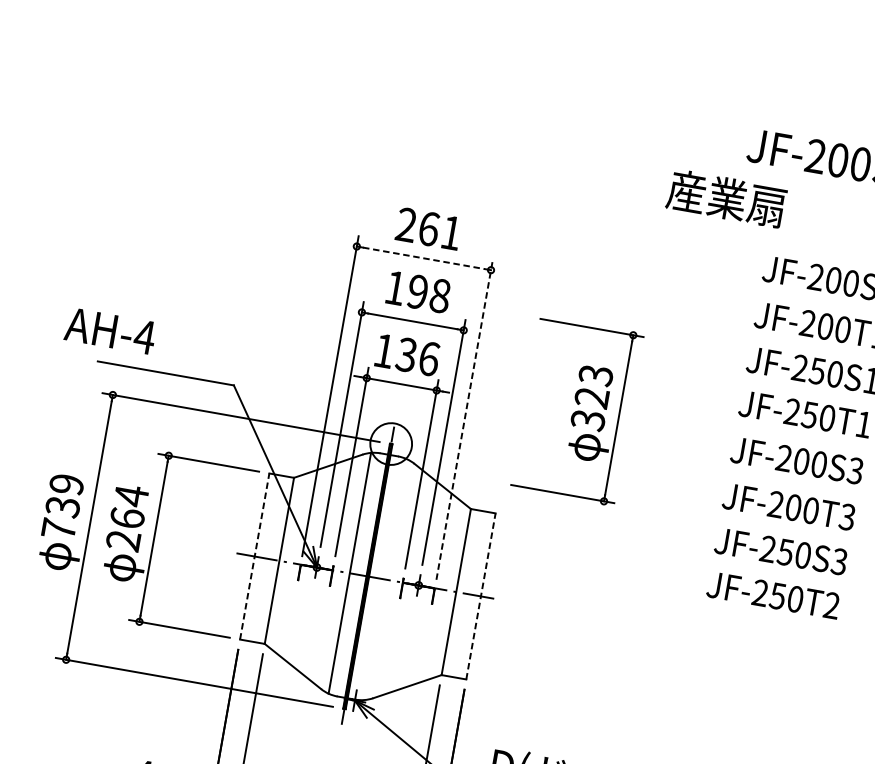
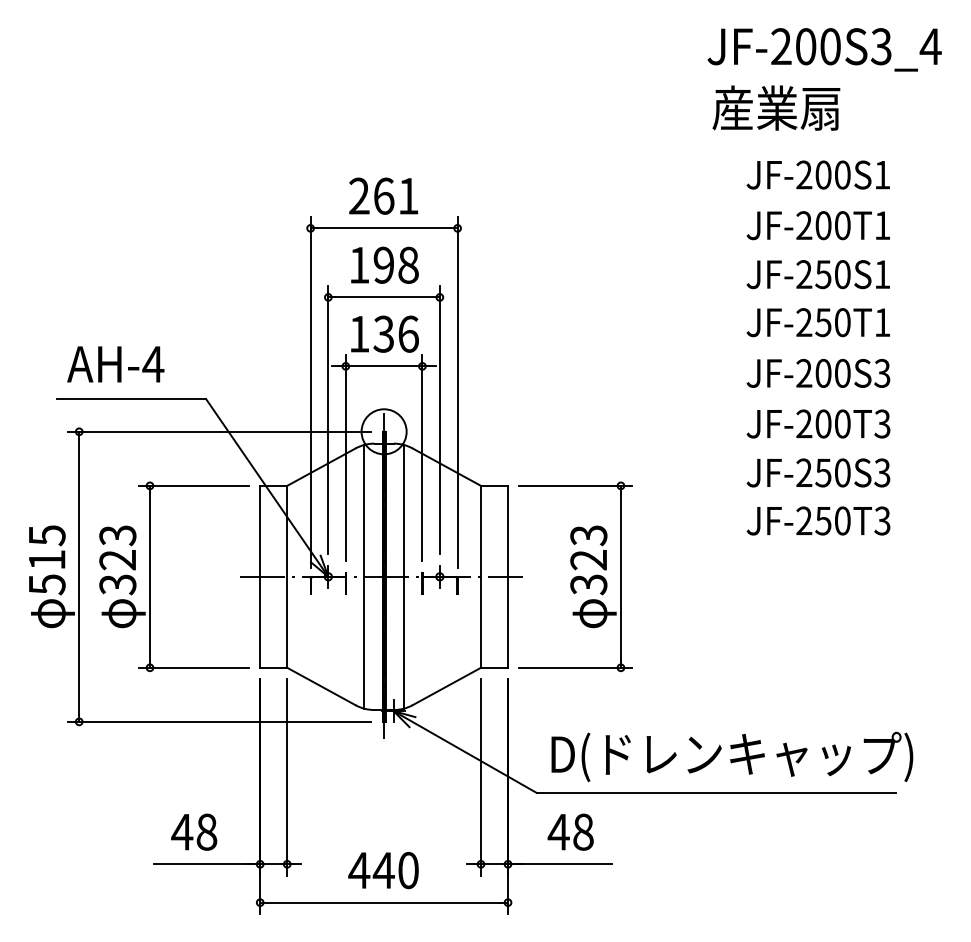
text: (726, 197) -> (776, 107), moved
line: (424, 258) -> (384, 228), dashed -> solid
text: (110, 331) -> (115, 364), moved
part: (577, 410) -> (575, 576), moved
line: (464, 419) -> (457, 391), dashed -> solid
text: (62, 507) -> (46, 560), 739 -> 515
text: (127, 517) -> (117, 559), 264 -> 323
line: (255, 556) -> (260, 576), dashed -> solid
line: (385, 579) -> (403, 576), added
line: (481, 596) -> (508, 576), dashed -> solid
text: (831, 606) -> (882, 521), JF-250T2 -> JF-250T3

